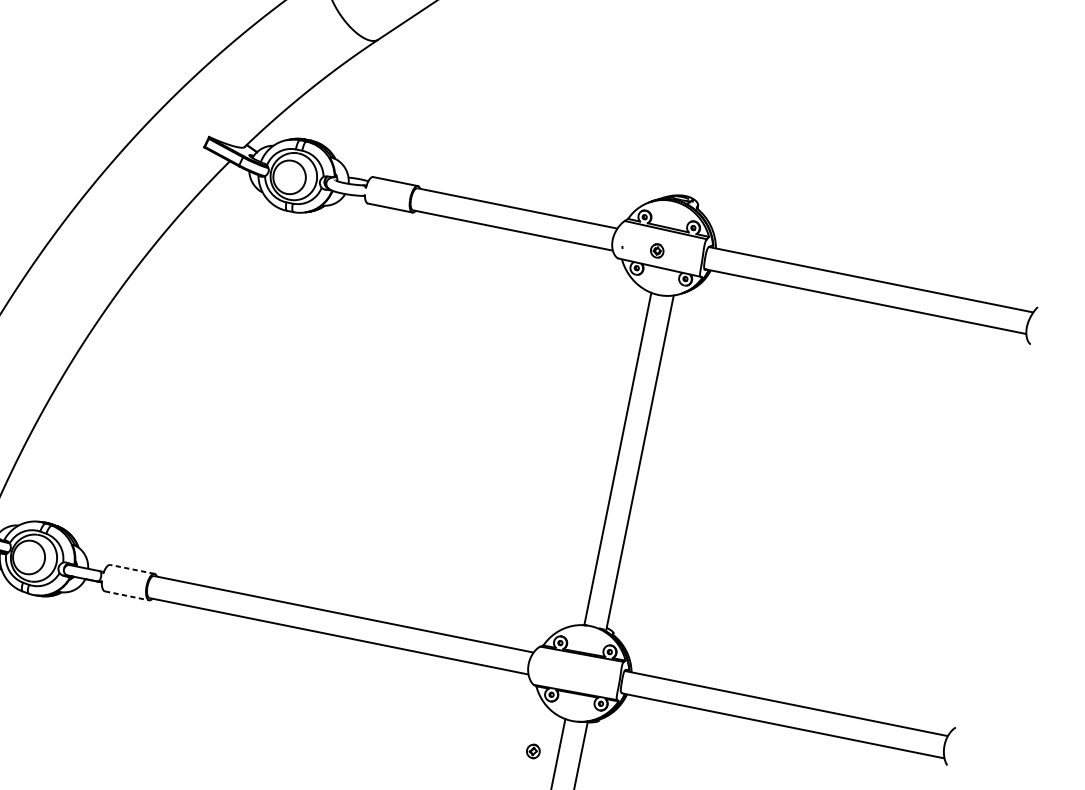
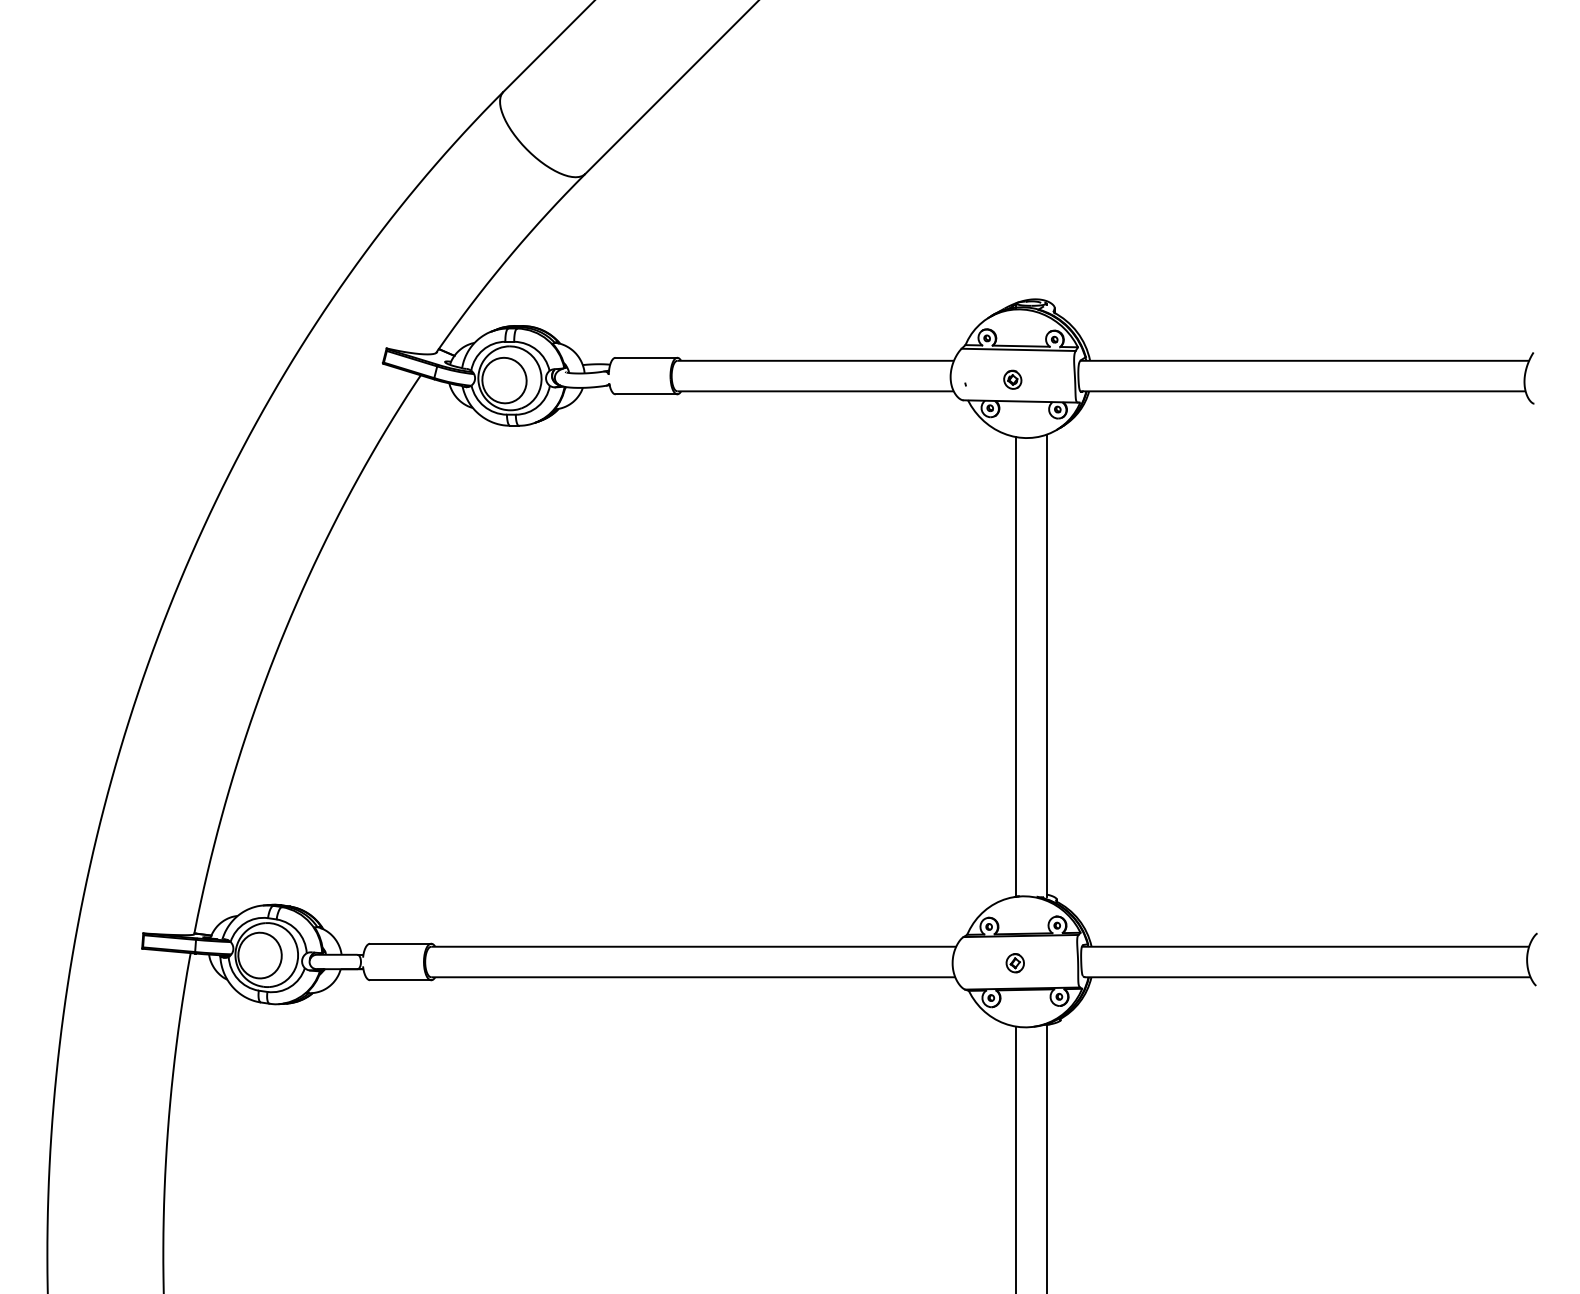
line: (132, 569) -> (400, 943), dashed -> solid
line: (126, 595) -> (400, 980), dashed -> solid
part: (532, 751) -> (1014, 963), moved

